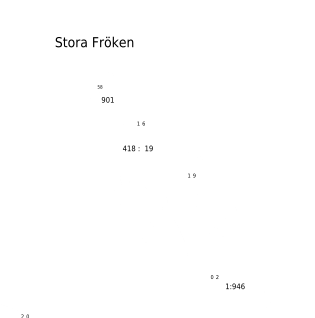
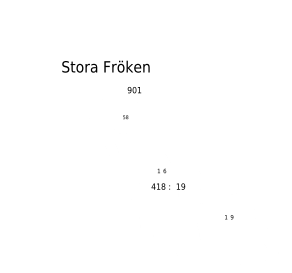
text: (94, 41) -> (105, 66), moved
text: (107, 99) -> (134, 89), moved
text: (140, 123) -> (161, 170), moved

